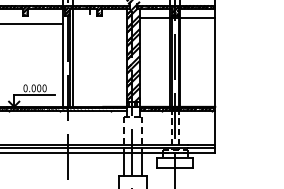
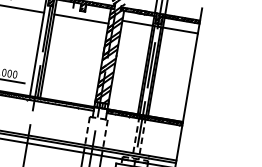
line: (99, 23) -> (81, 18), added

